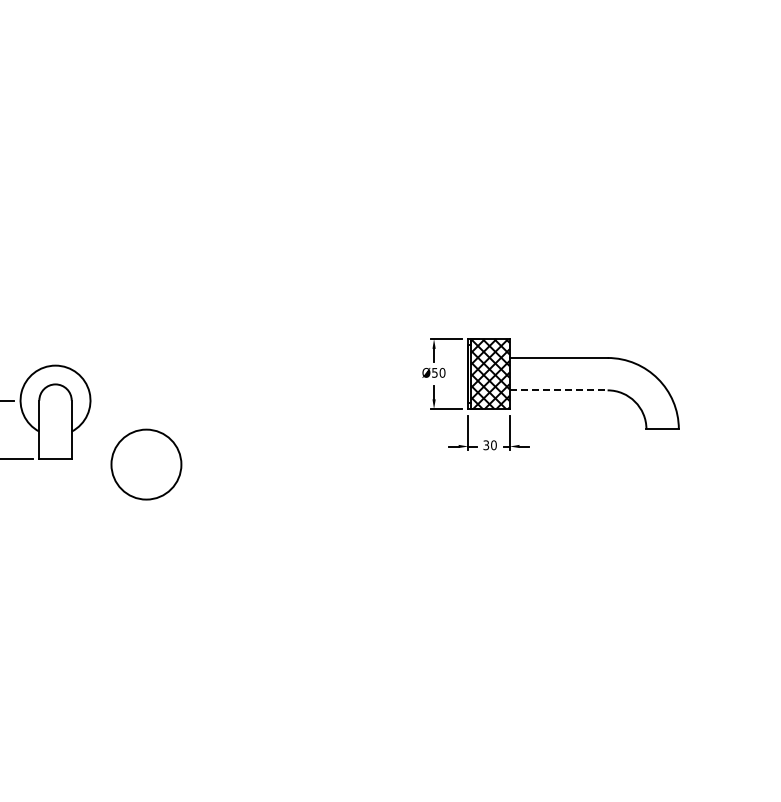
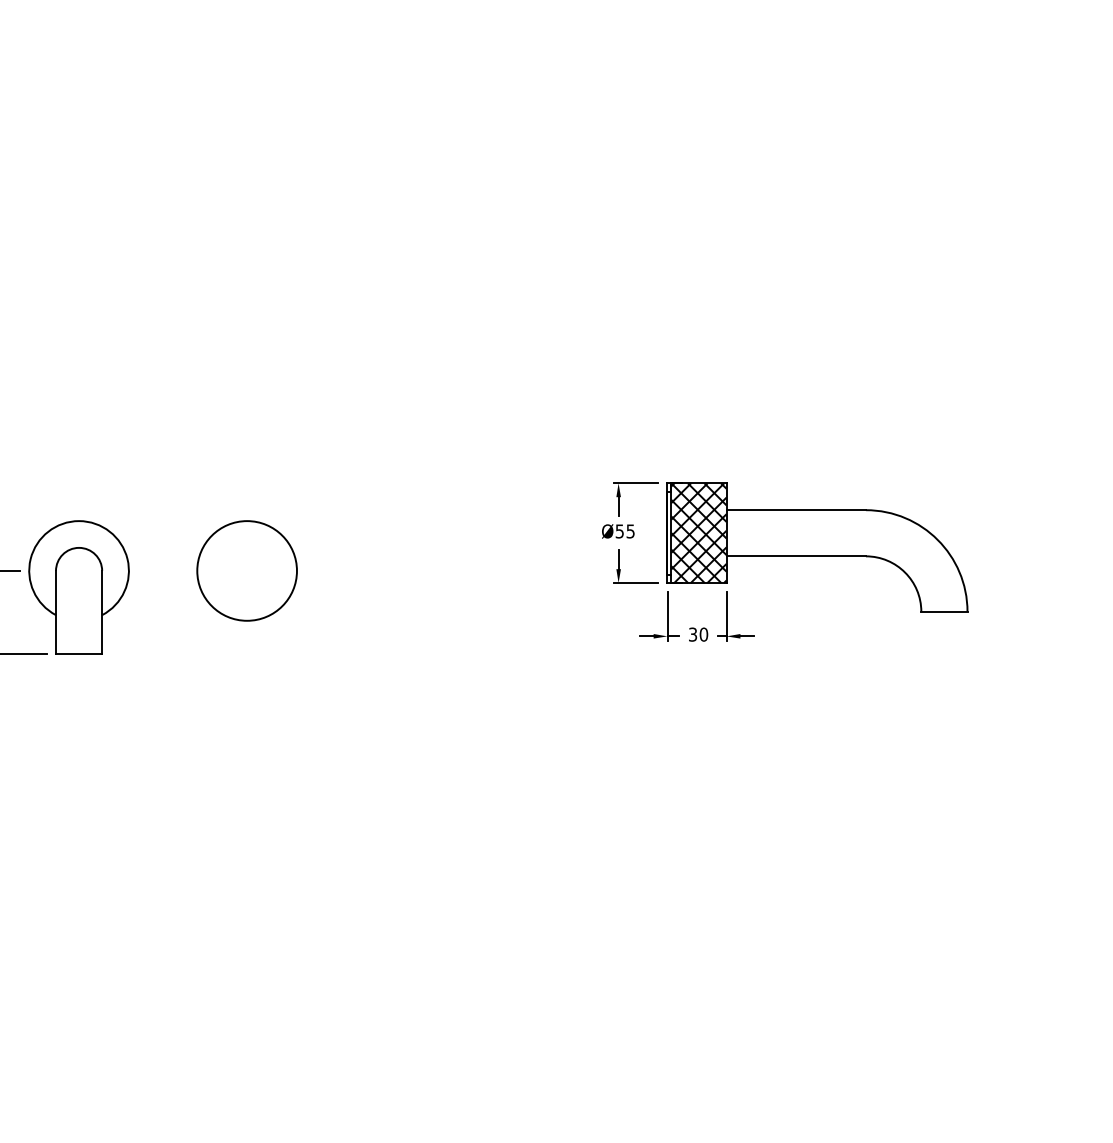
text: (442, 372) -> (630, 530), Ø50 -> Ø55
line: (558, 390) -> (795, 556), dashed -> solid
circle: (146, 464) -> (247, 570), moved

